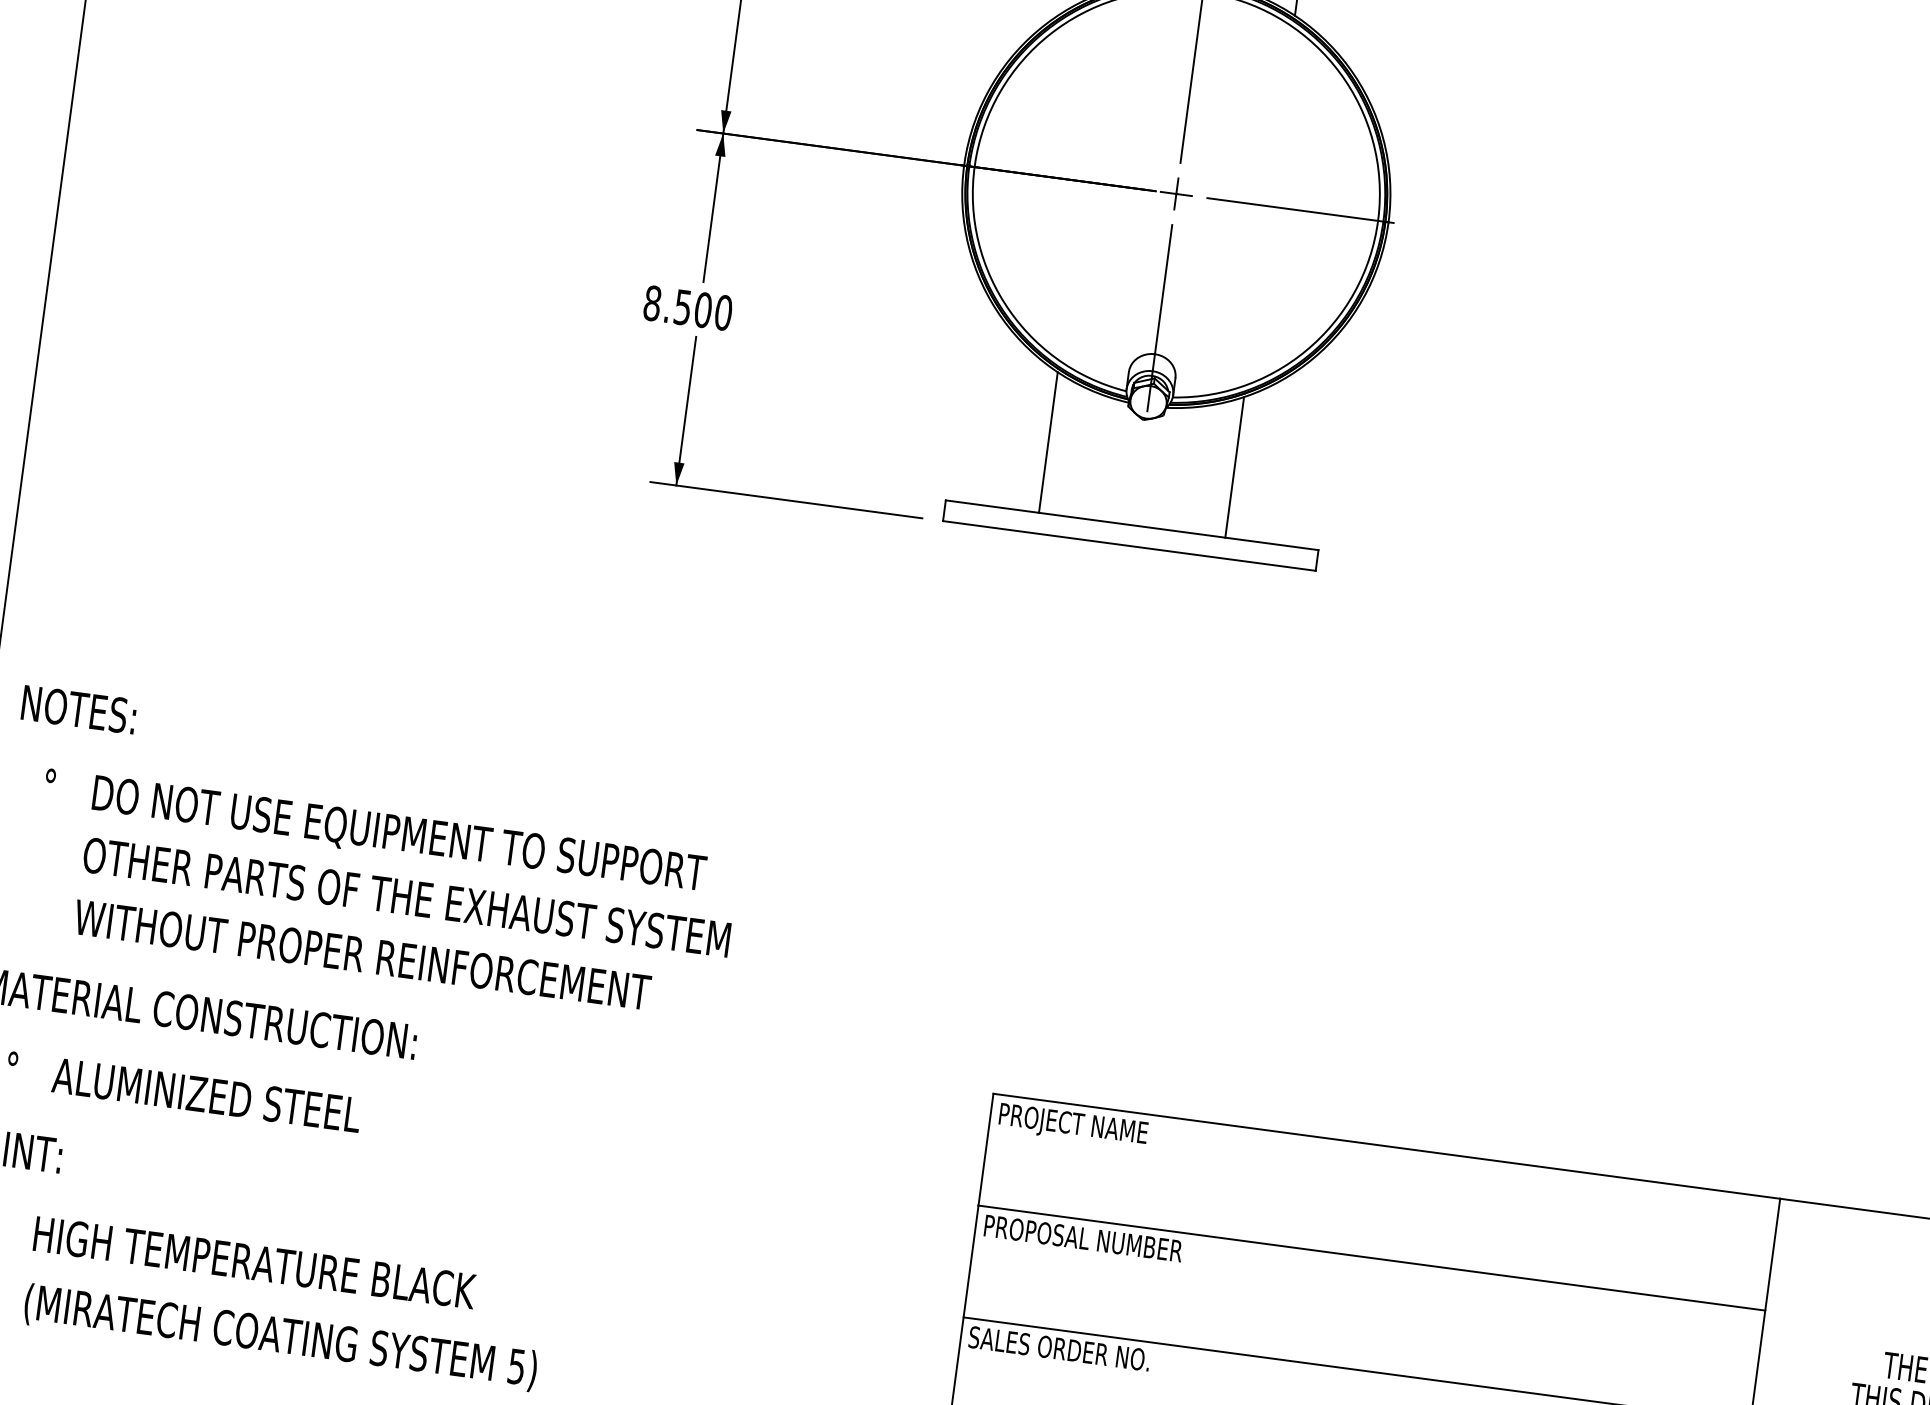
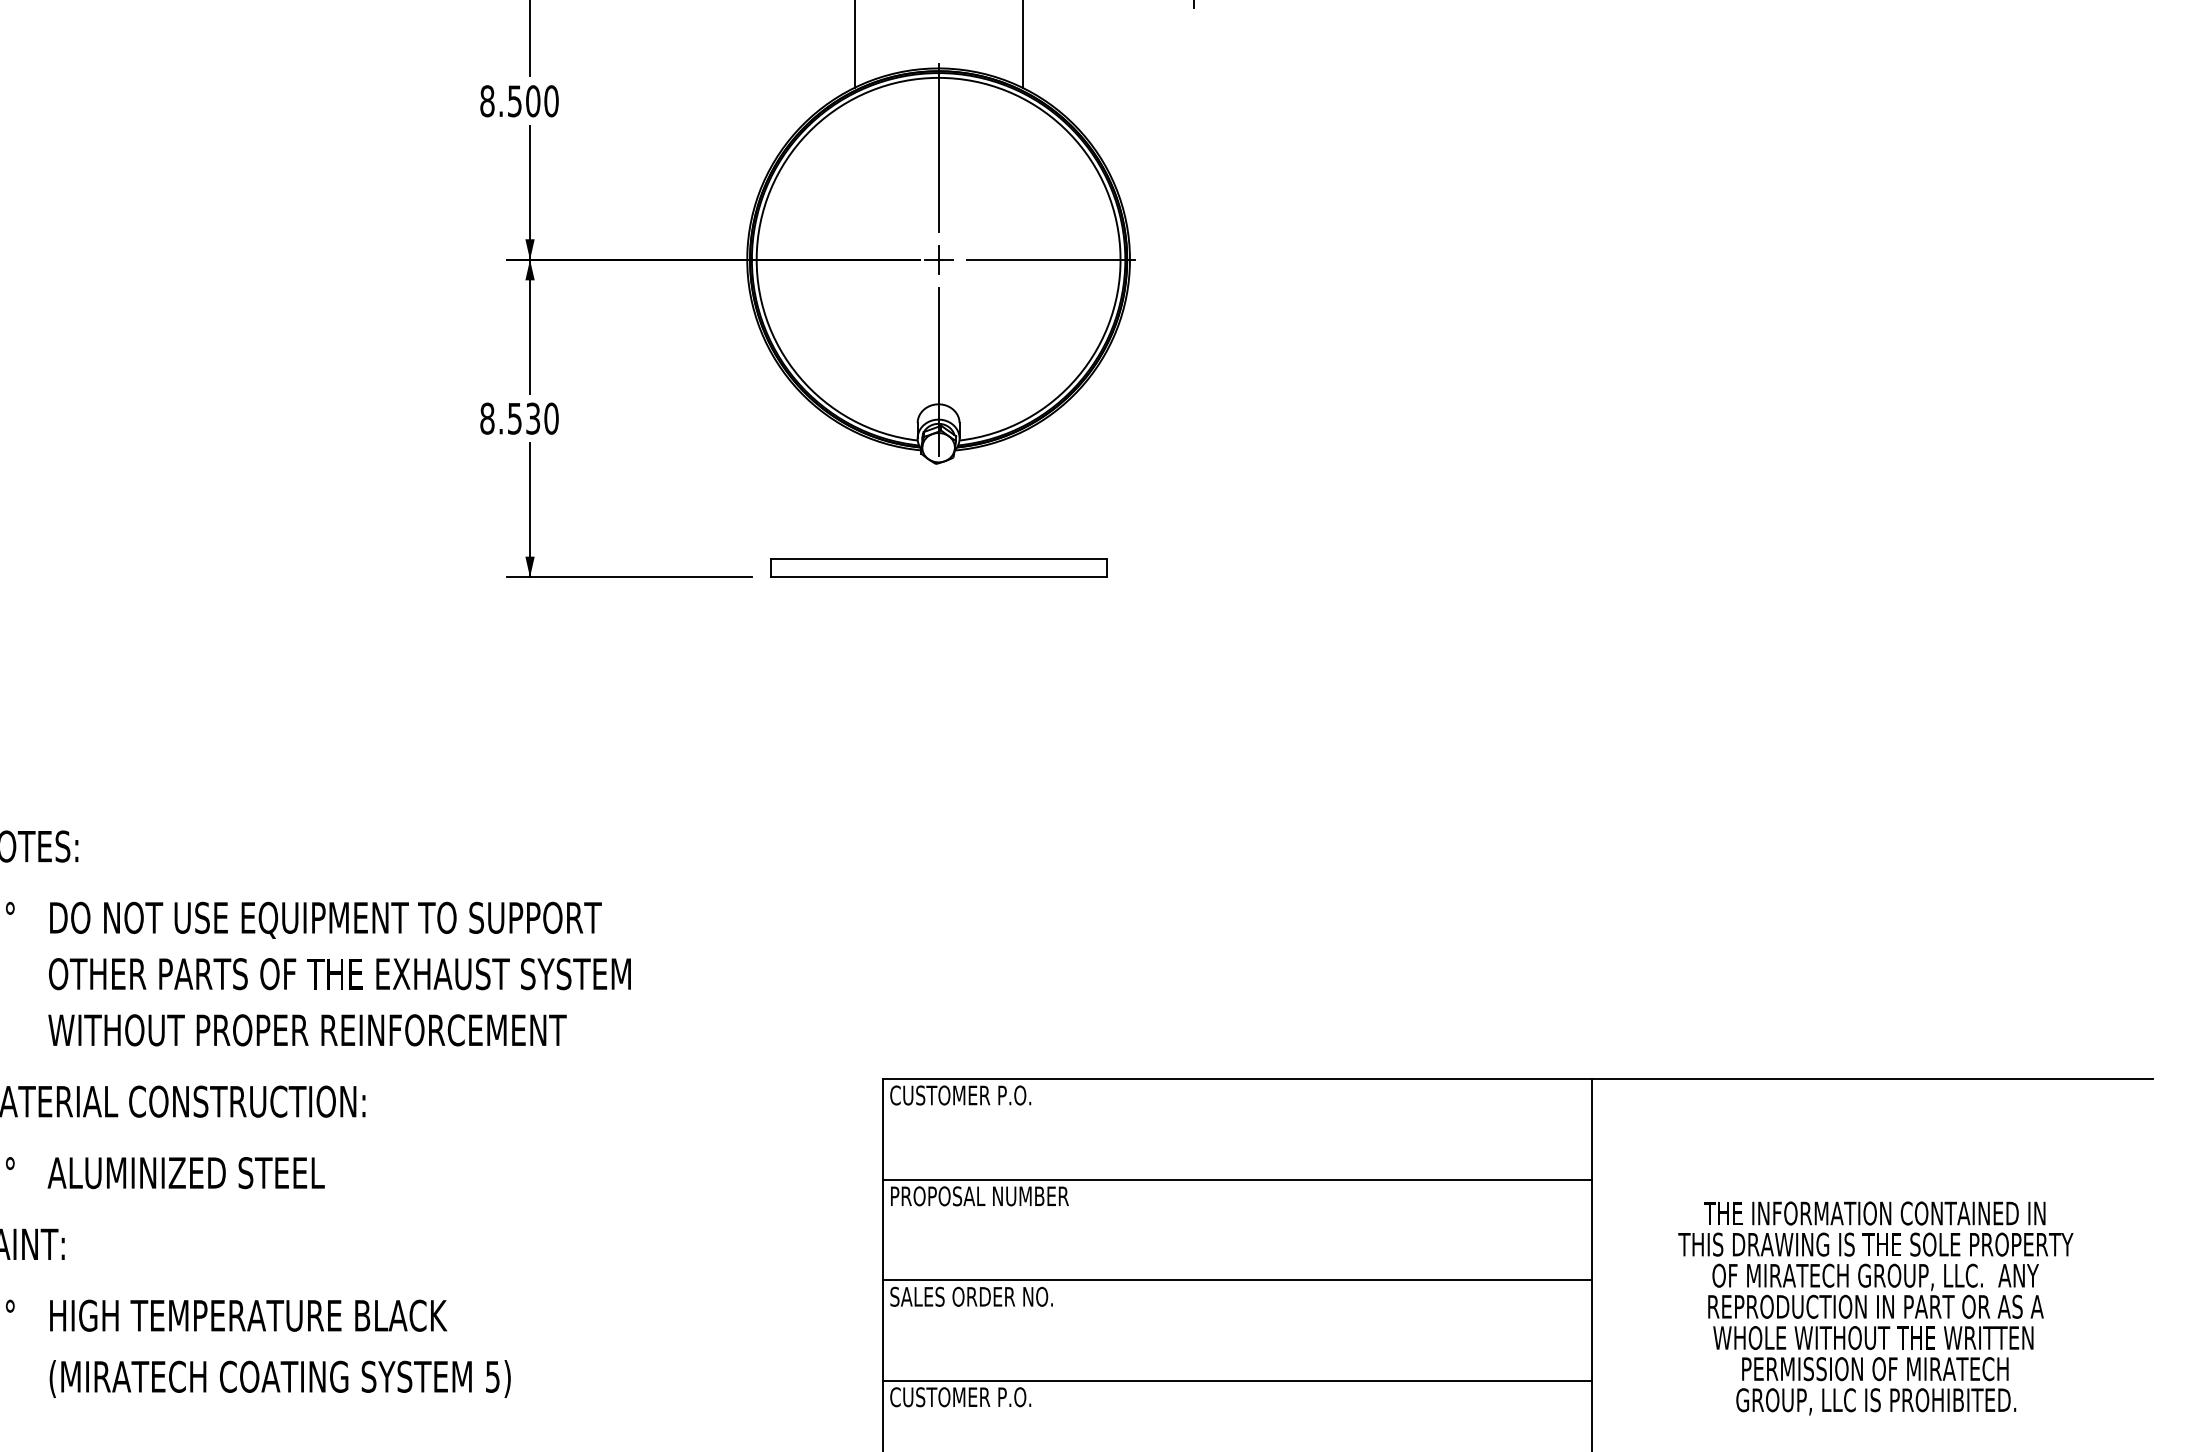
text: (703, 310) -> (533, 418), 8.500 -> 8.530
line: (1048, 441) -> (854, 494), removed
line: (1234, 466) -> (1022, 494), removed
text: (1076, 1126) -> (960, 1097), PROJECT NAME -> CUSTOMER P.O.

